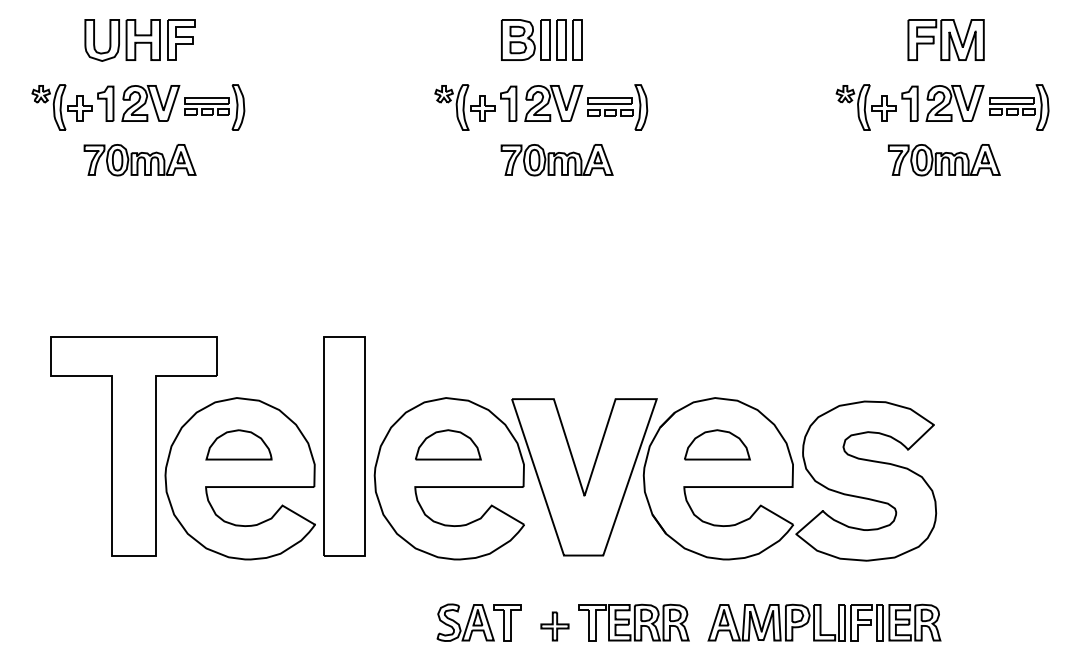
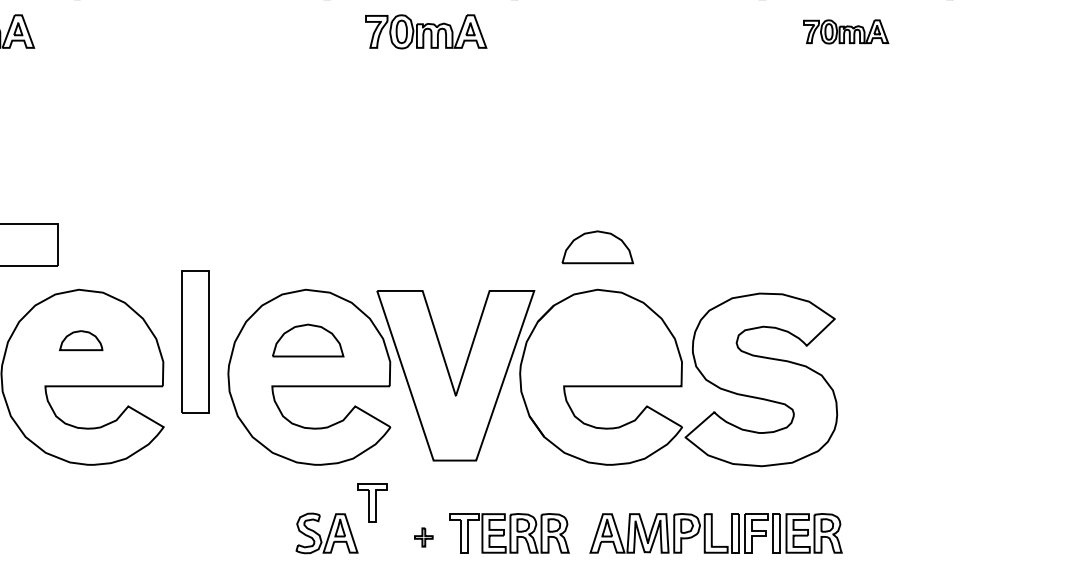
part: (944, 160) -> (846, 32), size x0.7
part: (238, 444) -> (80, 340), size x0.6
part: (717, 444) -> (597, 246), moved
part: (344, 446) -> (195, 342), size x0.6
part: (507, 622) -> (372, 502), moved
part: (554, 626) -> (423, 537), size x0.6

